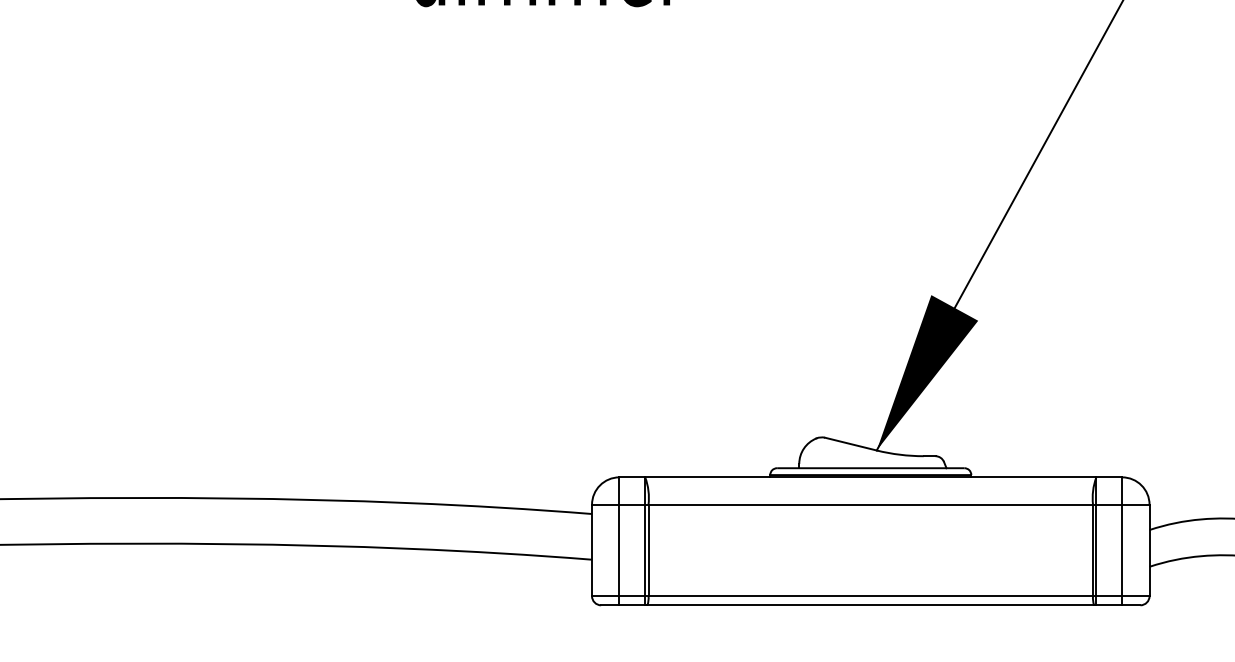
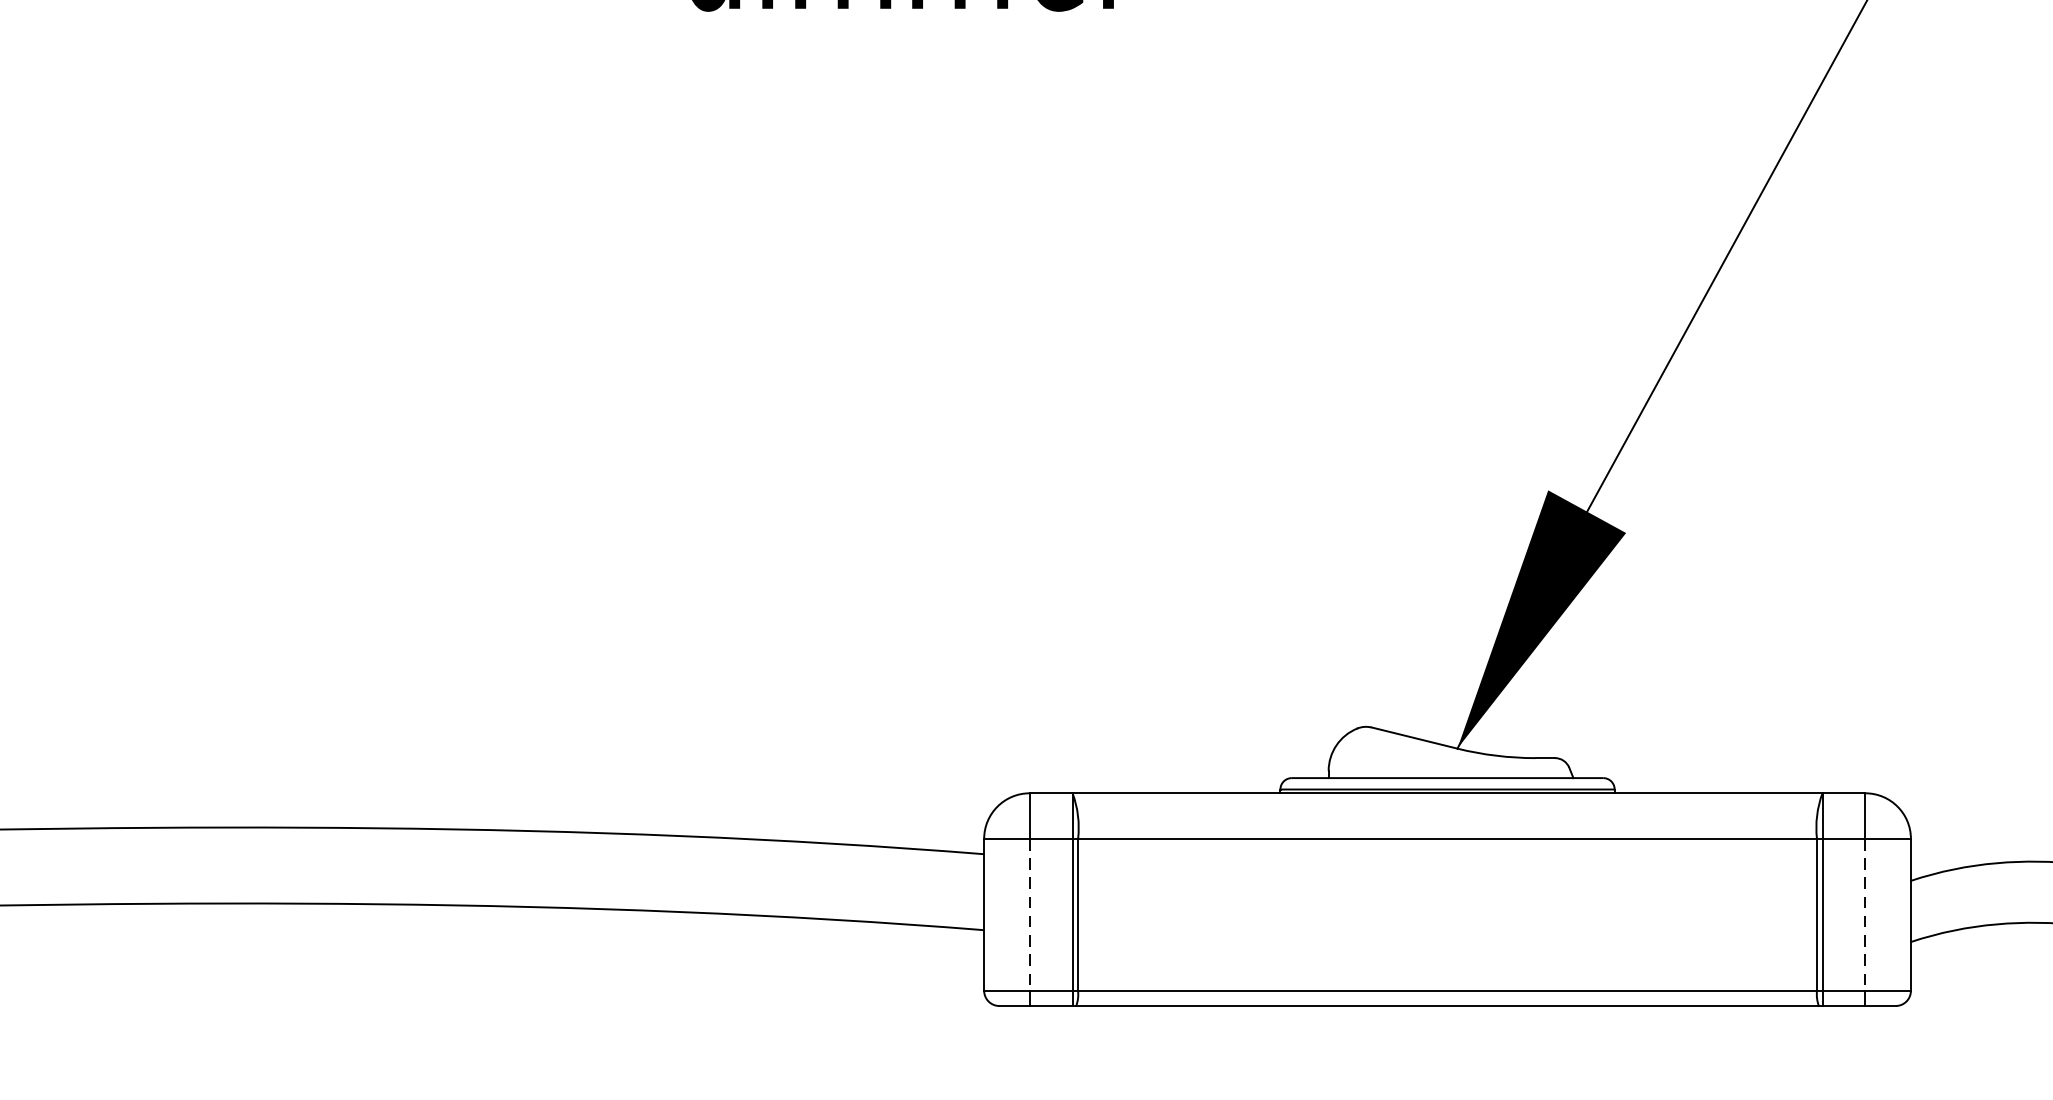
line: (619, 550) -> (1029, 914), solid -> dashed
line: (1122, 550) -> (1865, 914), solid -> dashed

